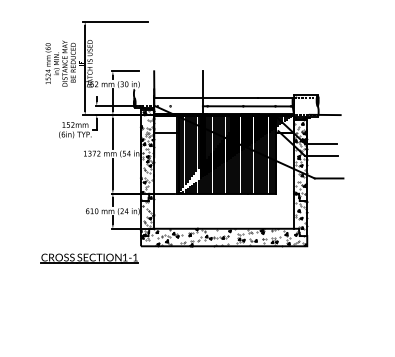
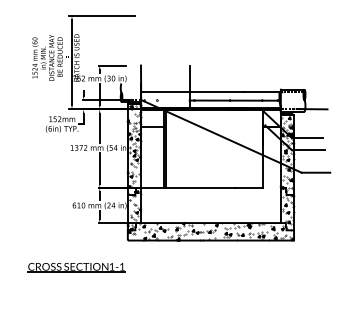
hatch: (236, 154) -> (223, 148), removed
part: (89, 258) -> (76, 267), moved

